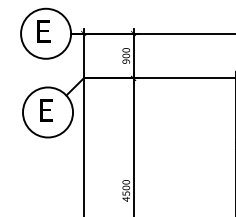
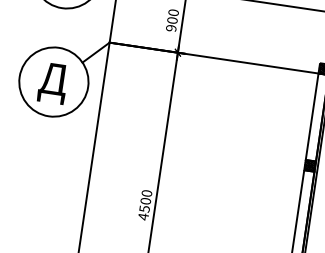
text: (47, 113) -> (53, 83), Е -> Д

